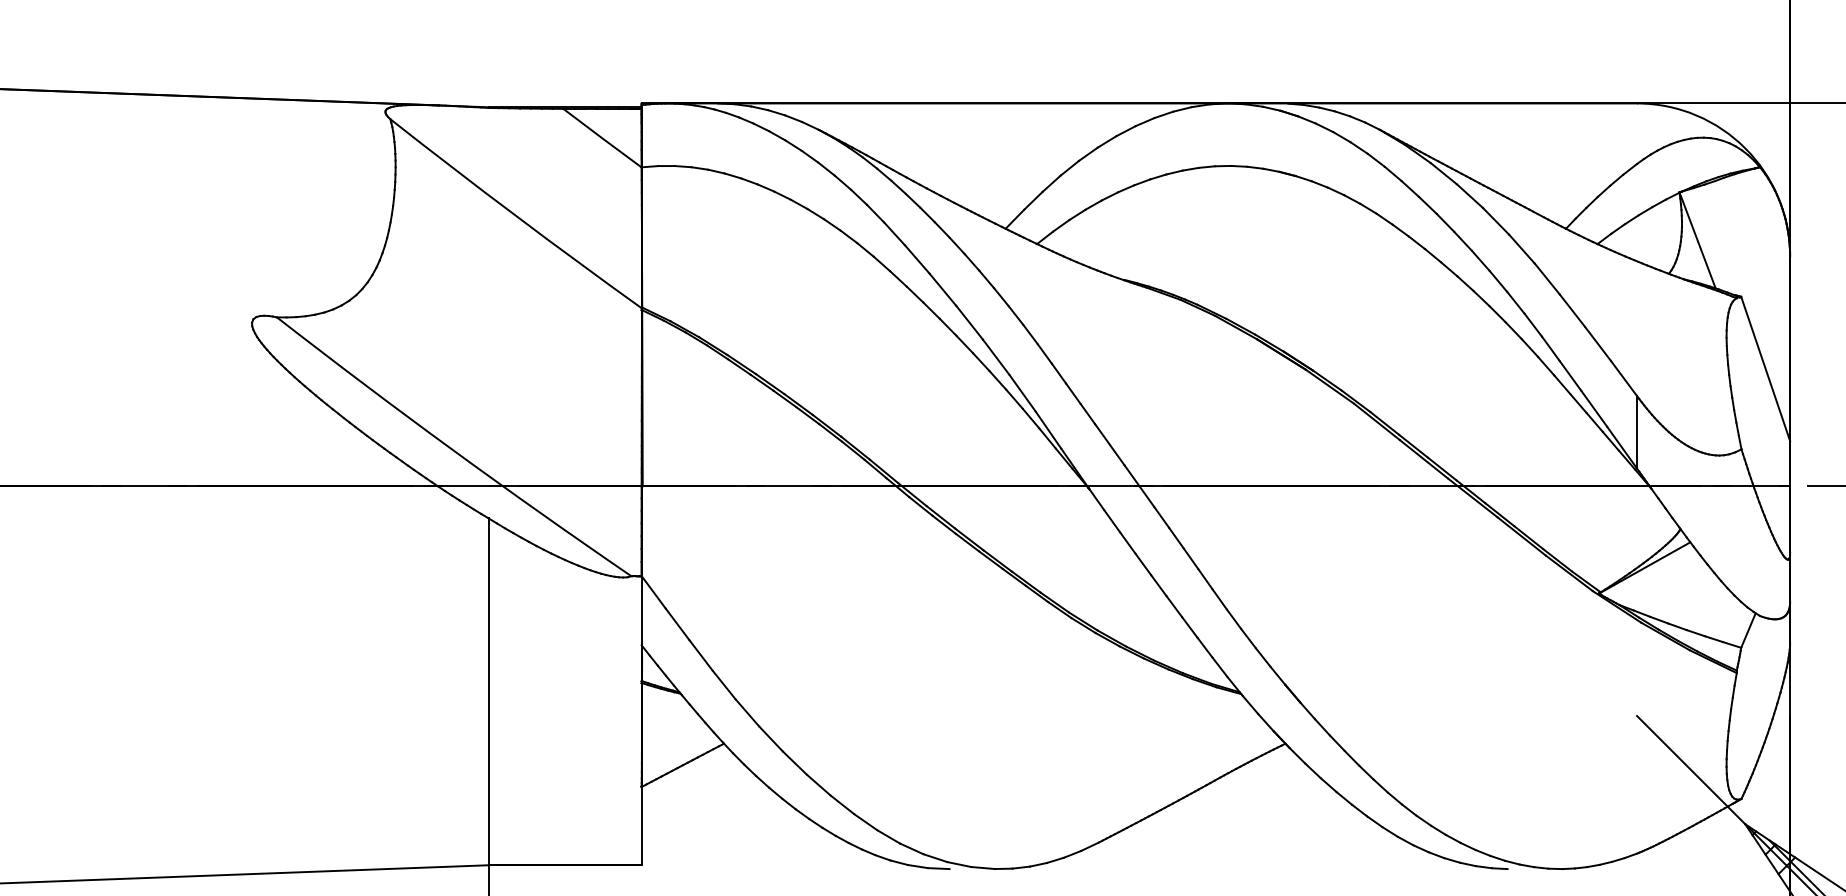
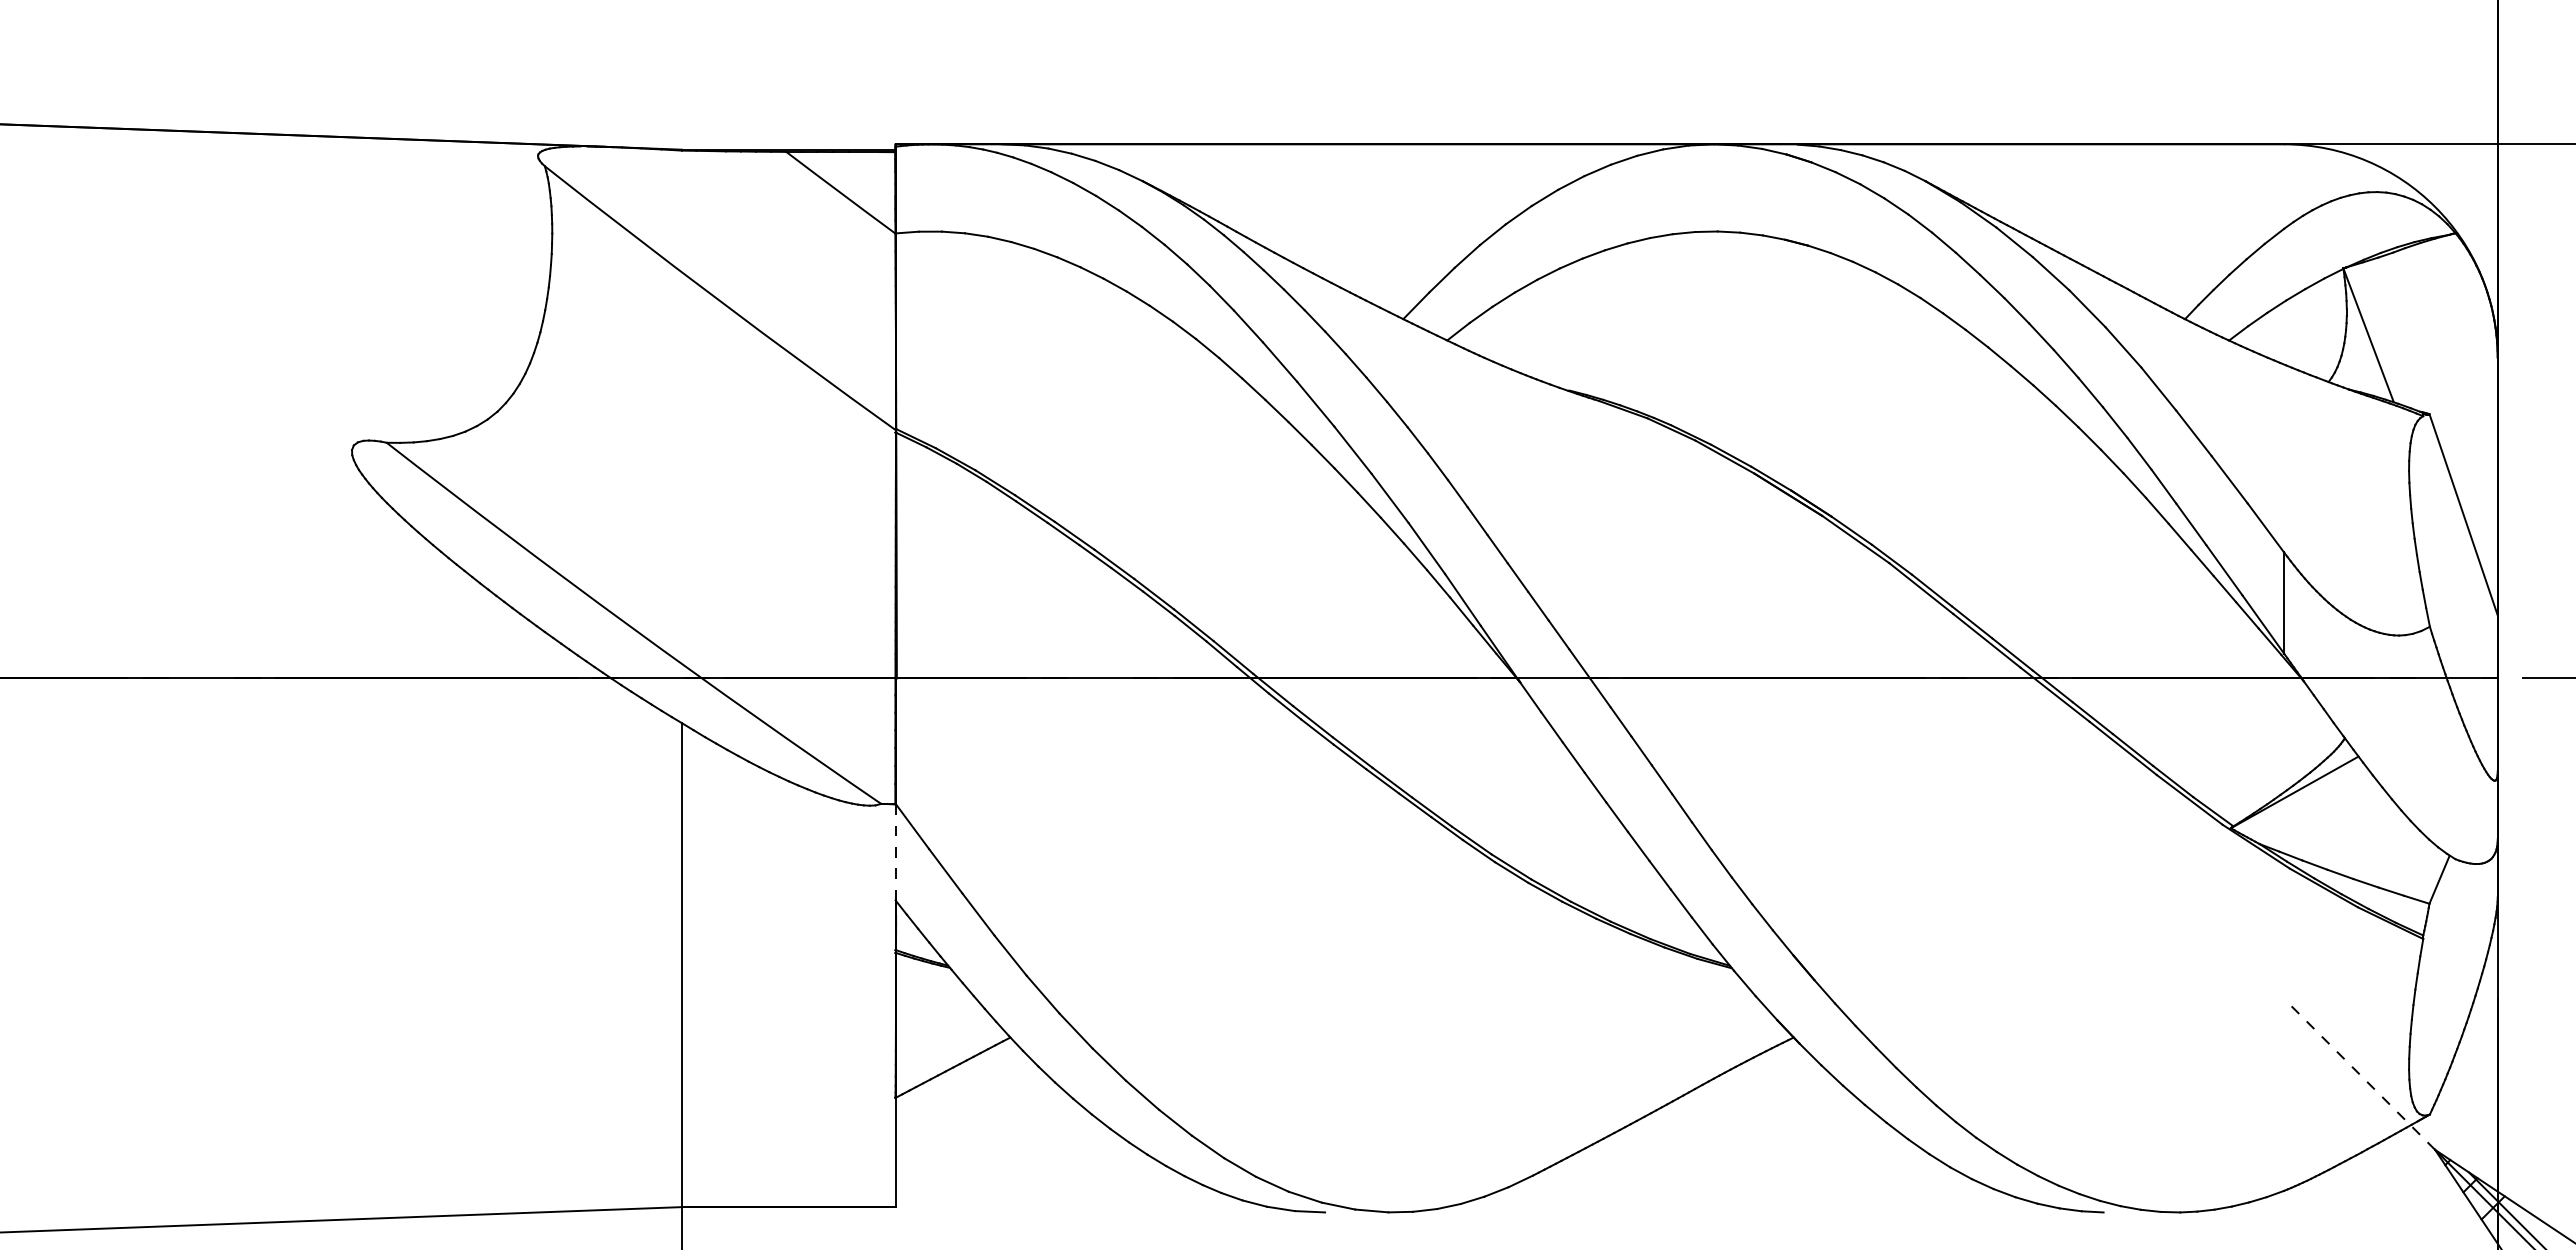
line: (641, 610) -> (895, 851), solid -> dashed
line: (1691, 770) -> (2359, 1074), solid -> dashed

